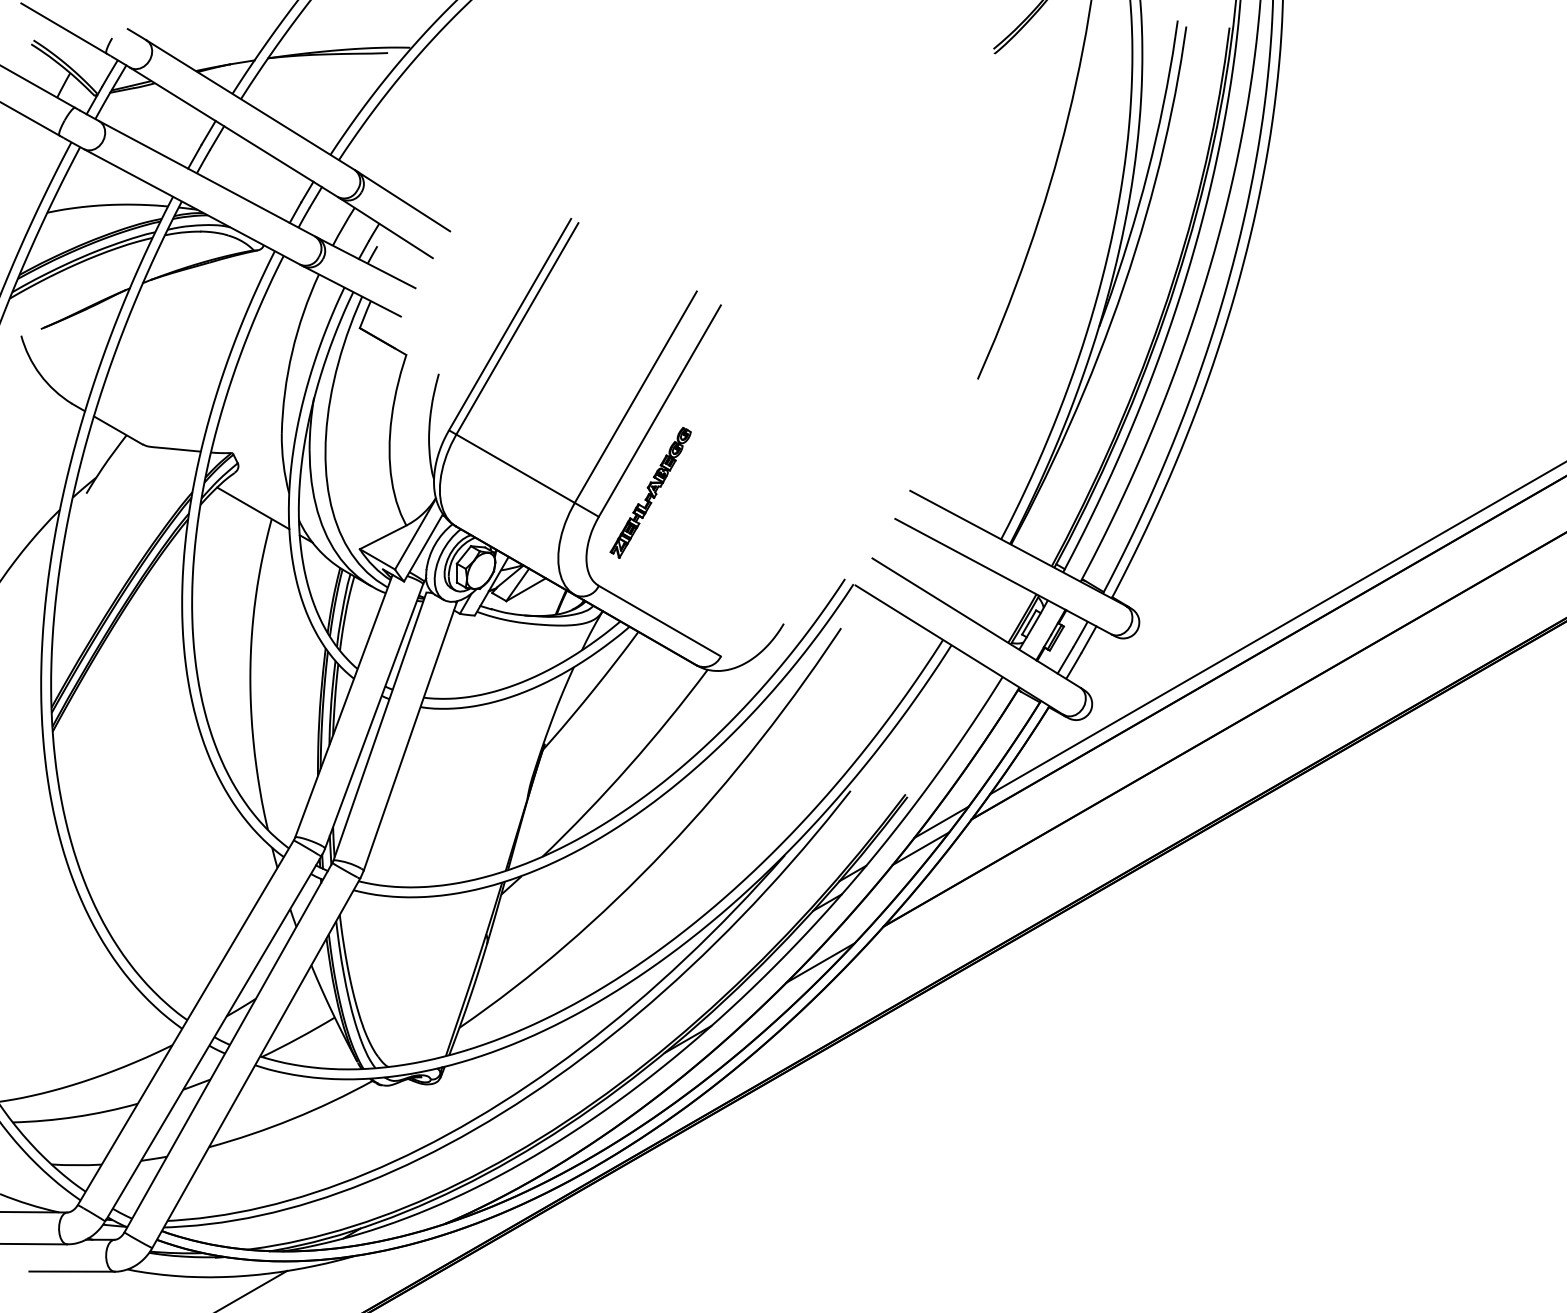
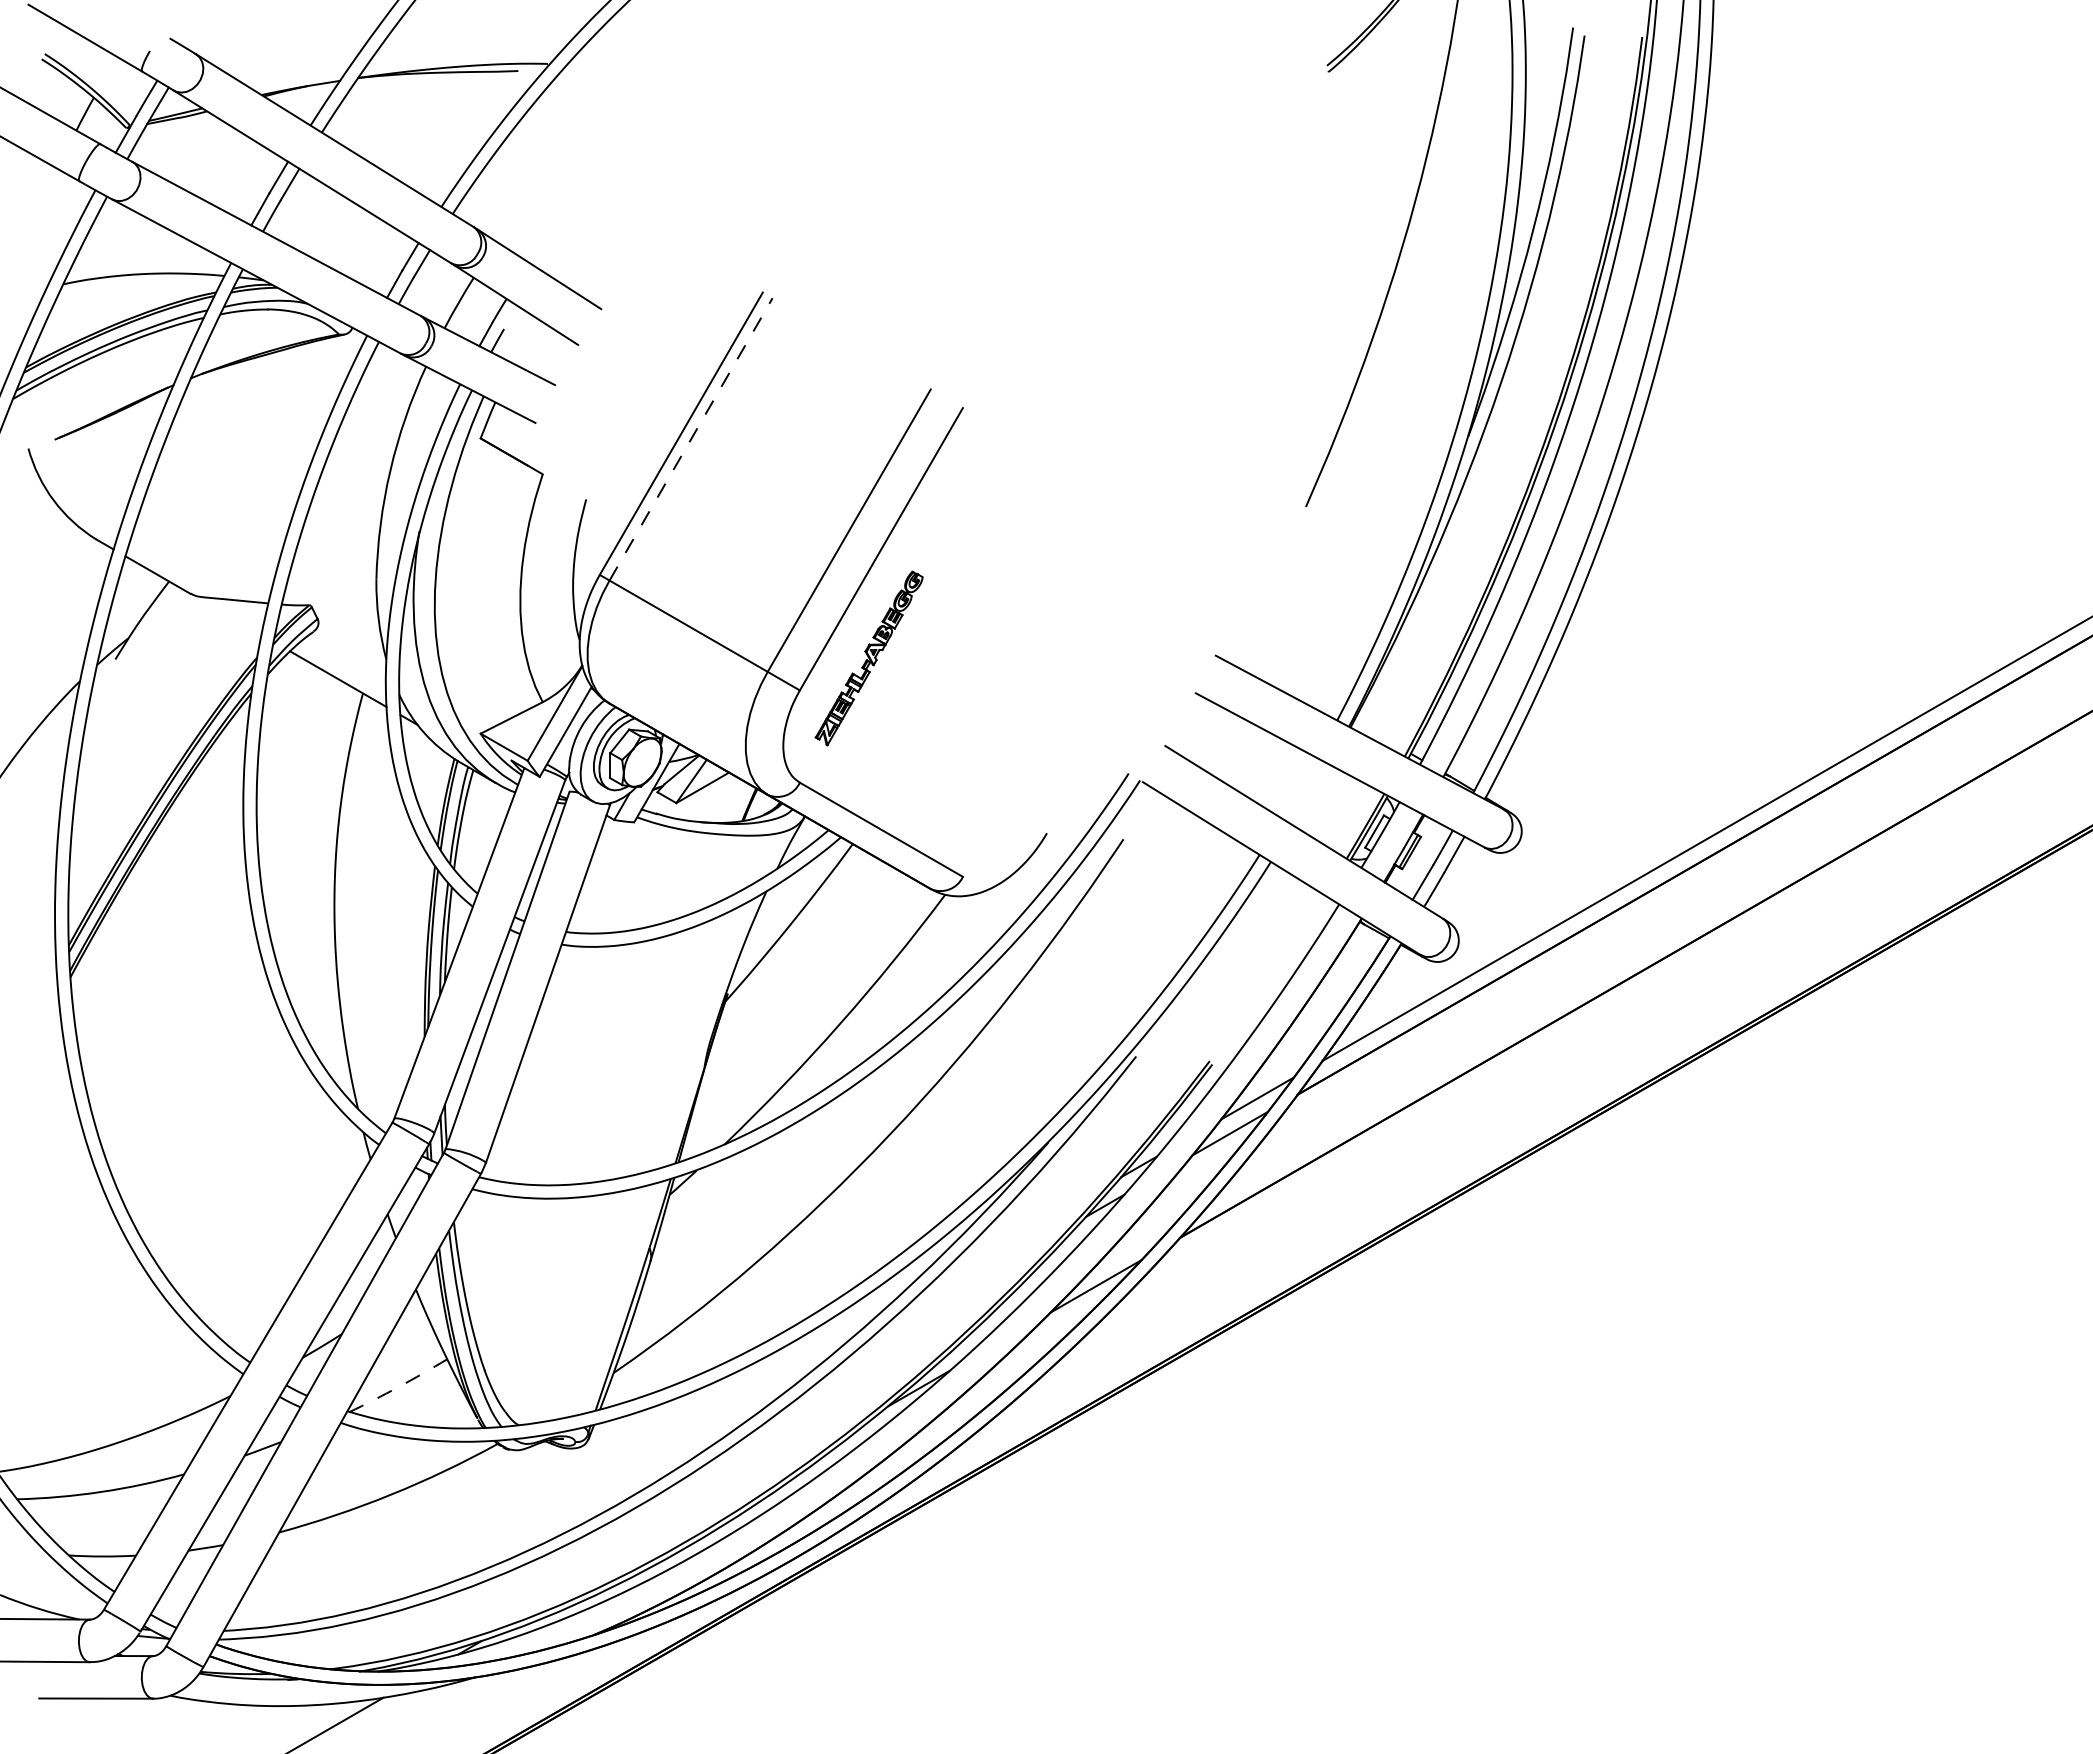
line: (517, 328) -> (691, 438), solid -> dashed
arc: (298, 1037) -> (398, 1386), solid -> dashed

